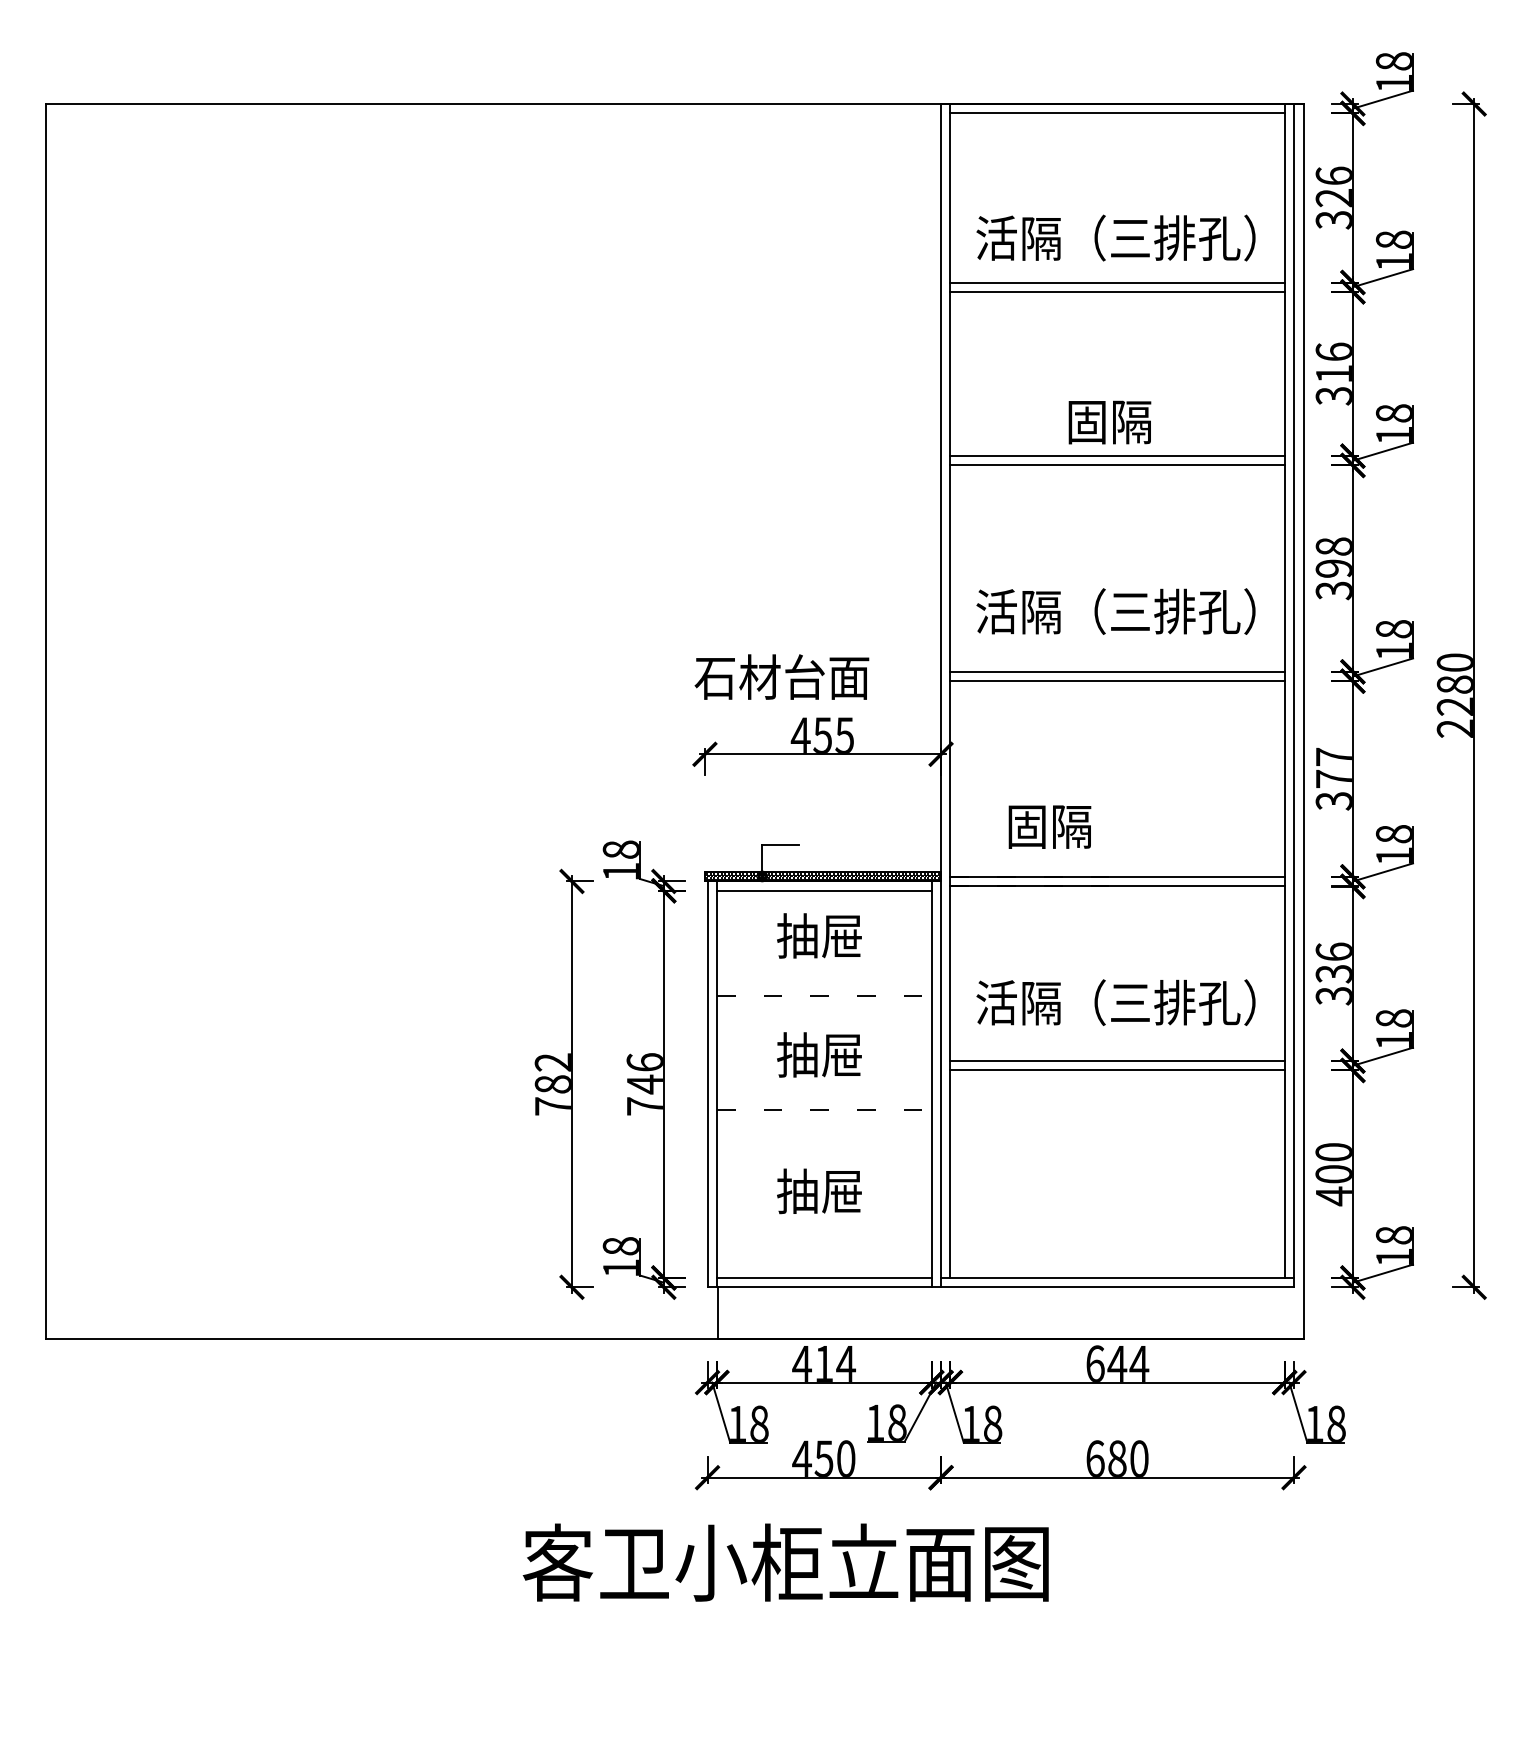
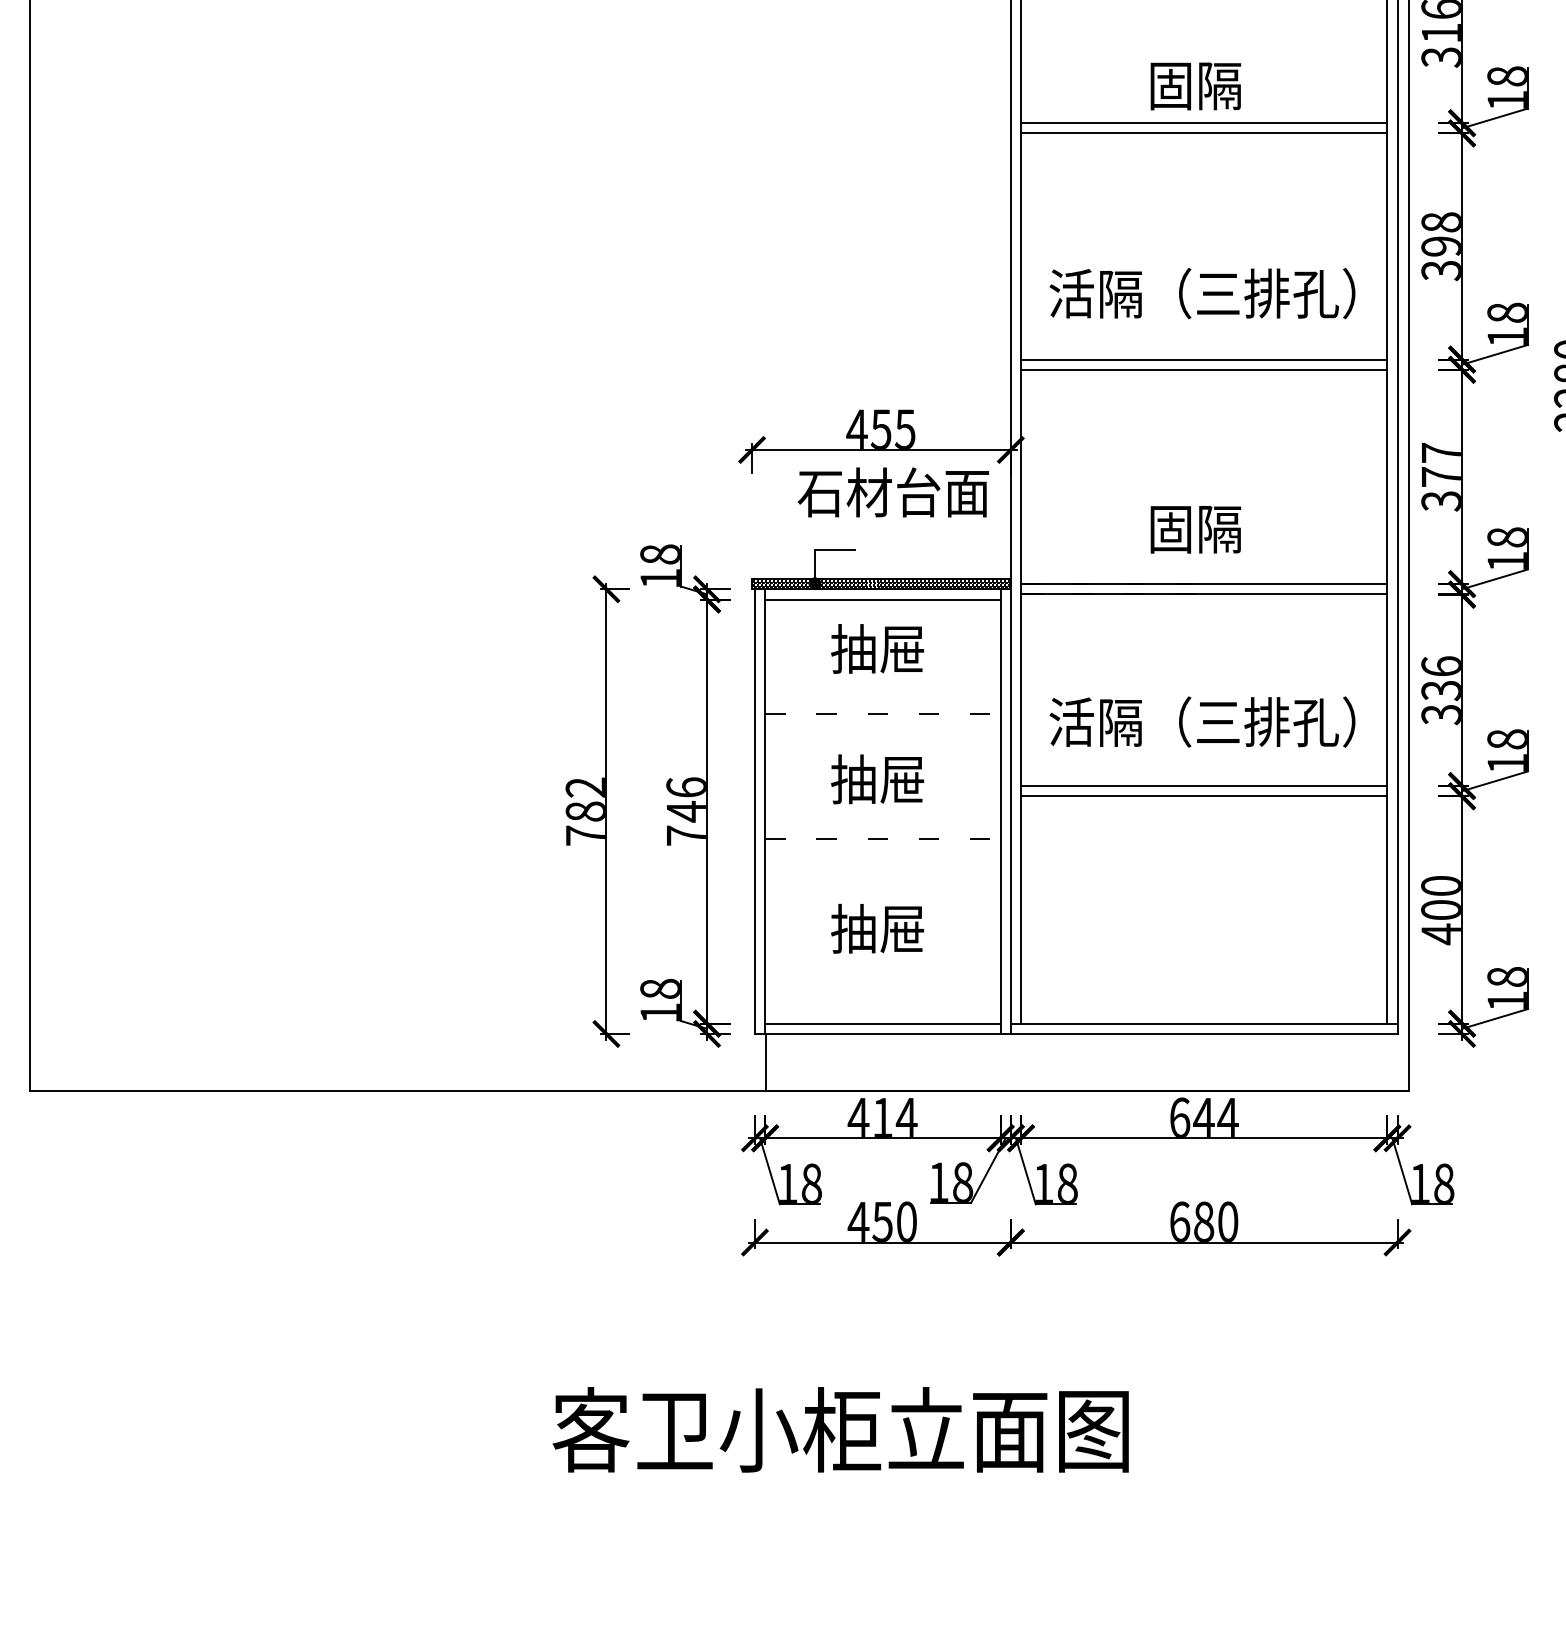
text: (781, 676) -> (892, 491), moved
text: (1049, 826) -> (1195, 529), moved
text: (785, 1562) -> (840, 1429), moved

